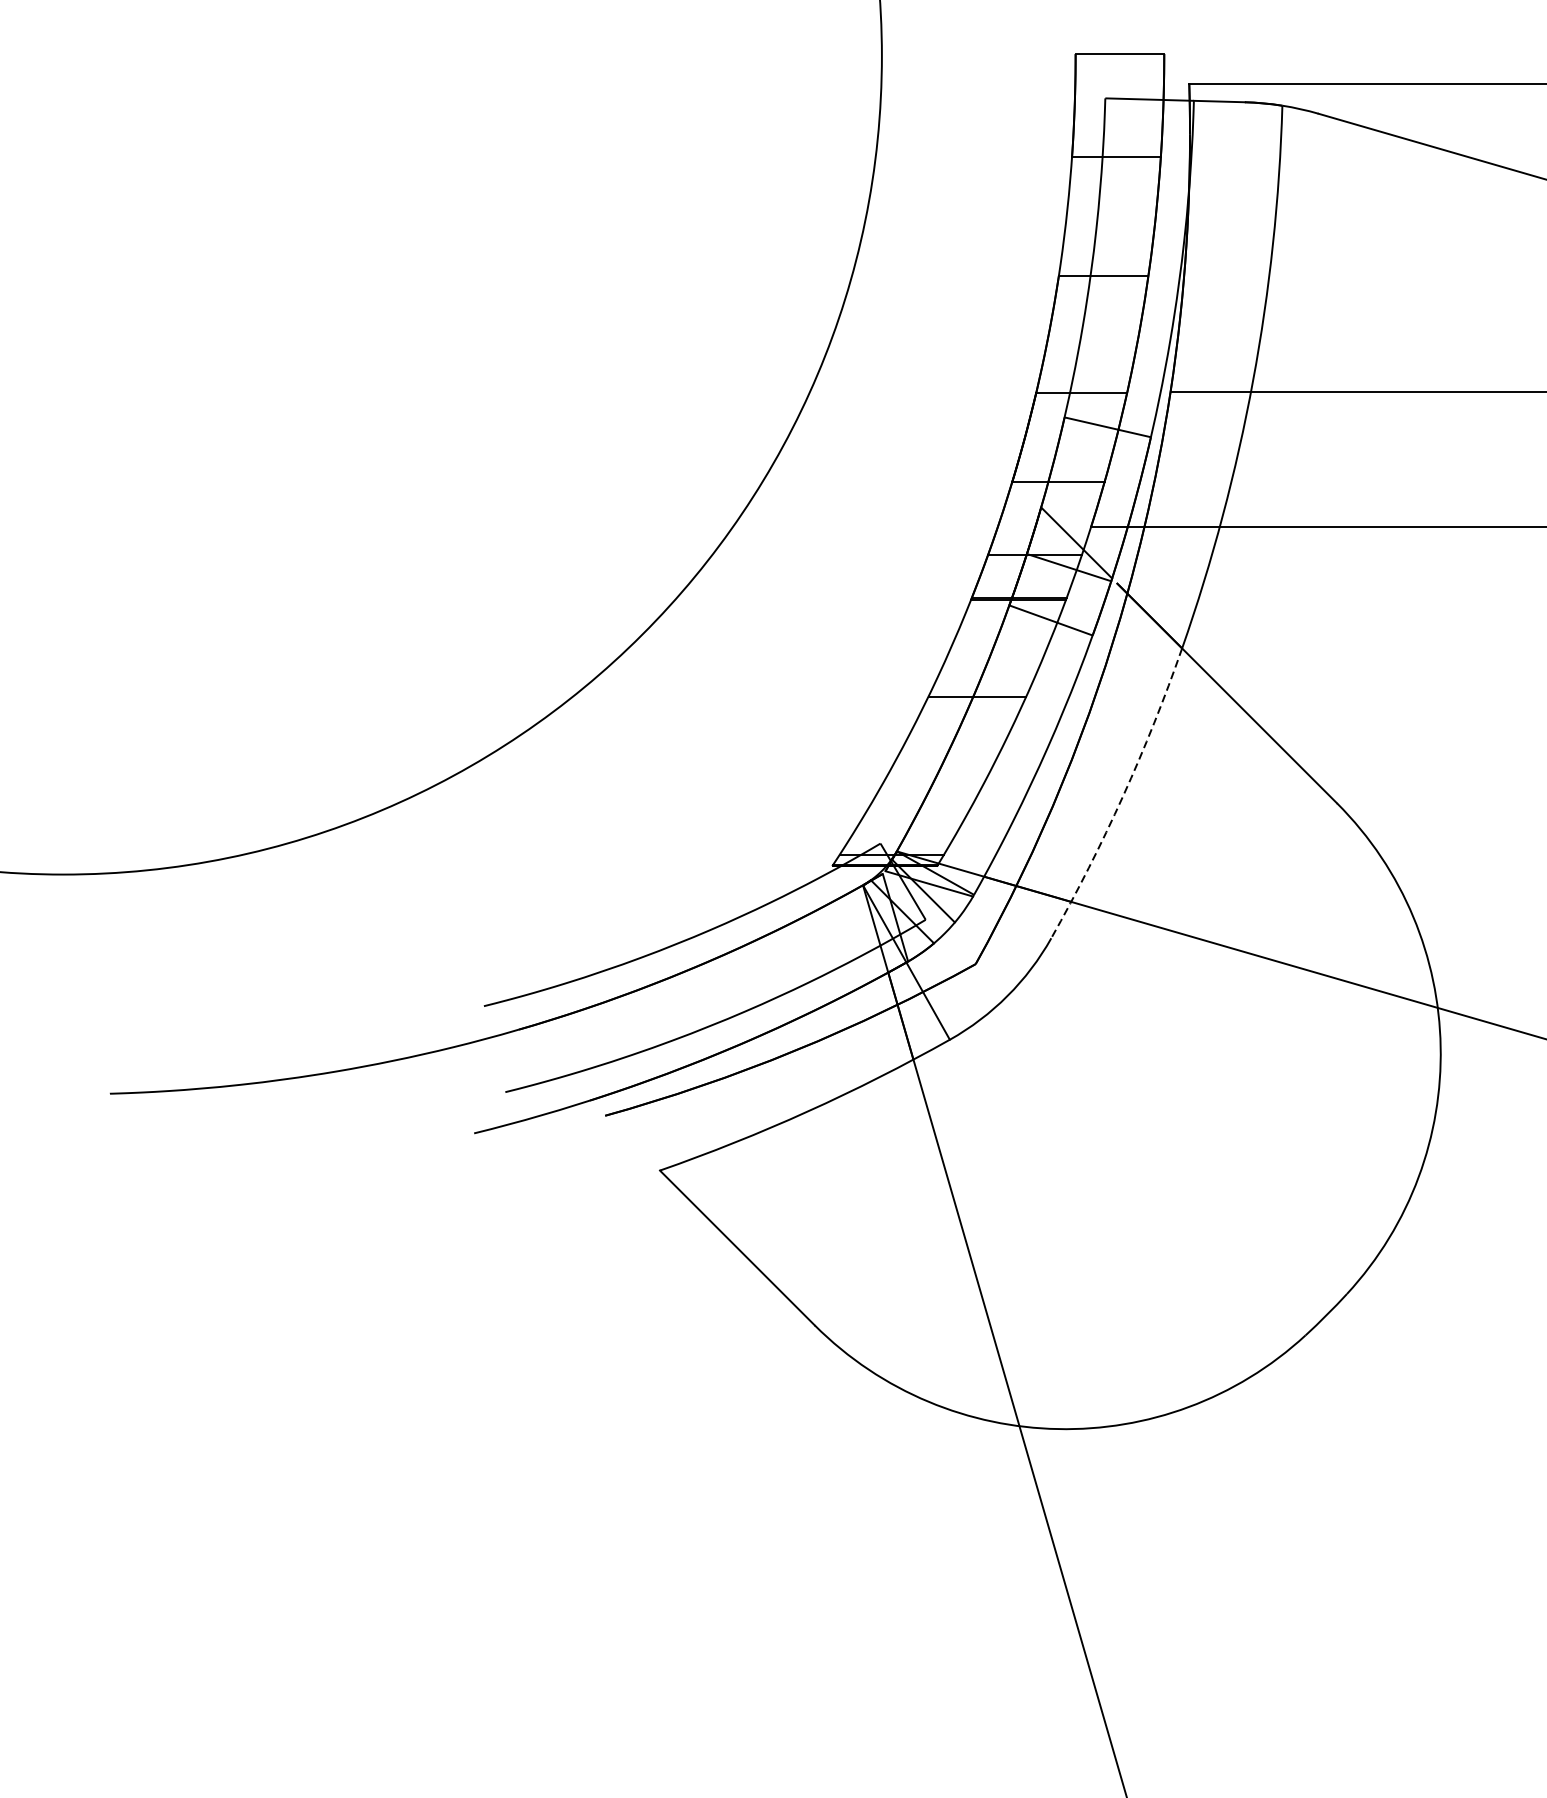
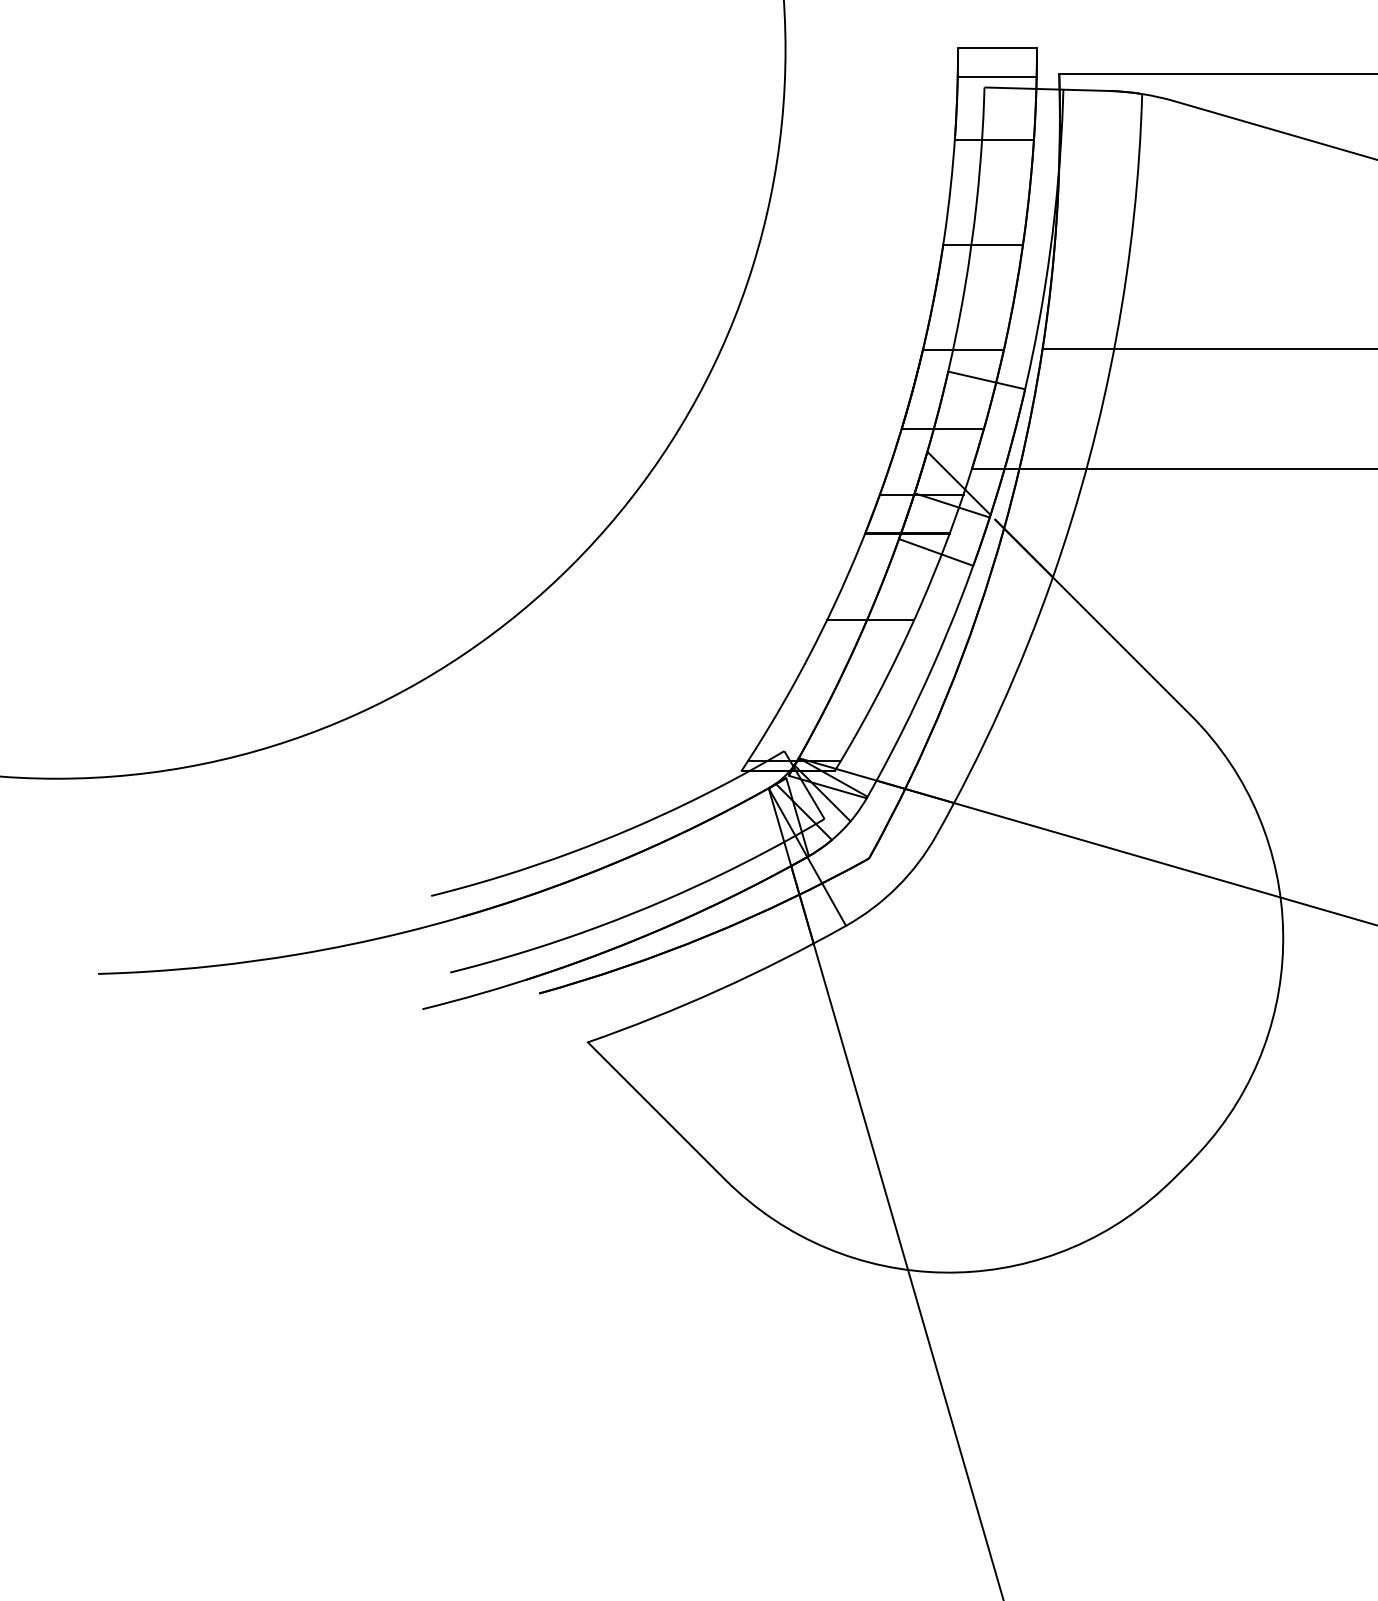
line: (1118, 87) -> (996, 77), added
arc: (1123, 795) -> (1000, 708), dashed -> solid

